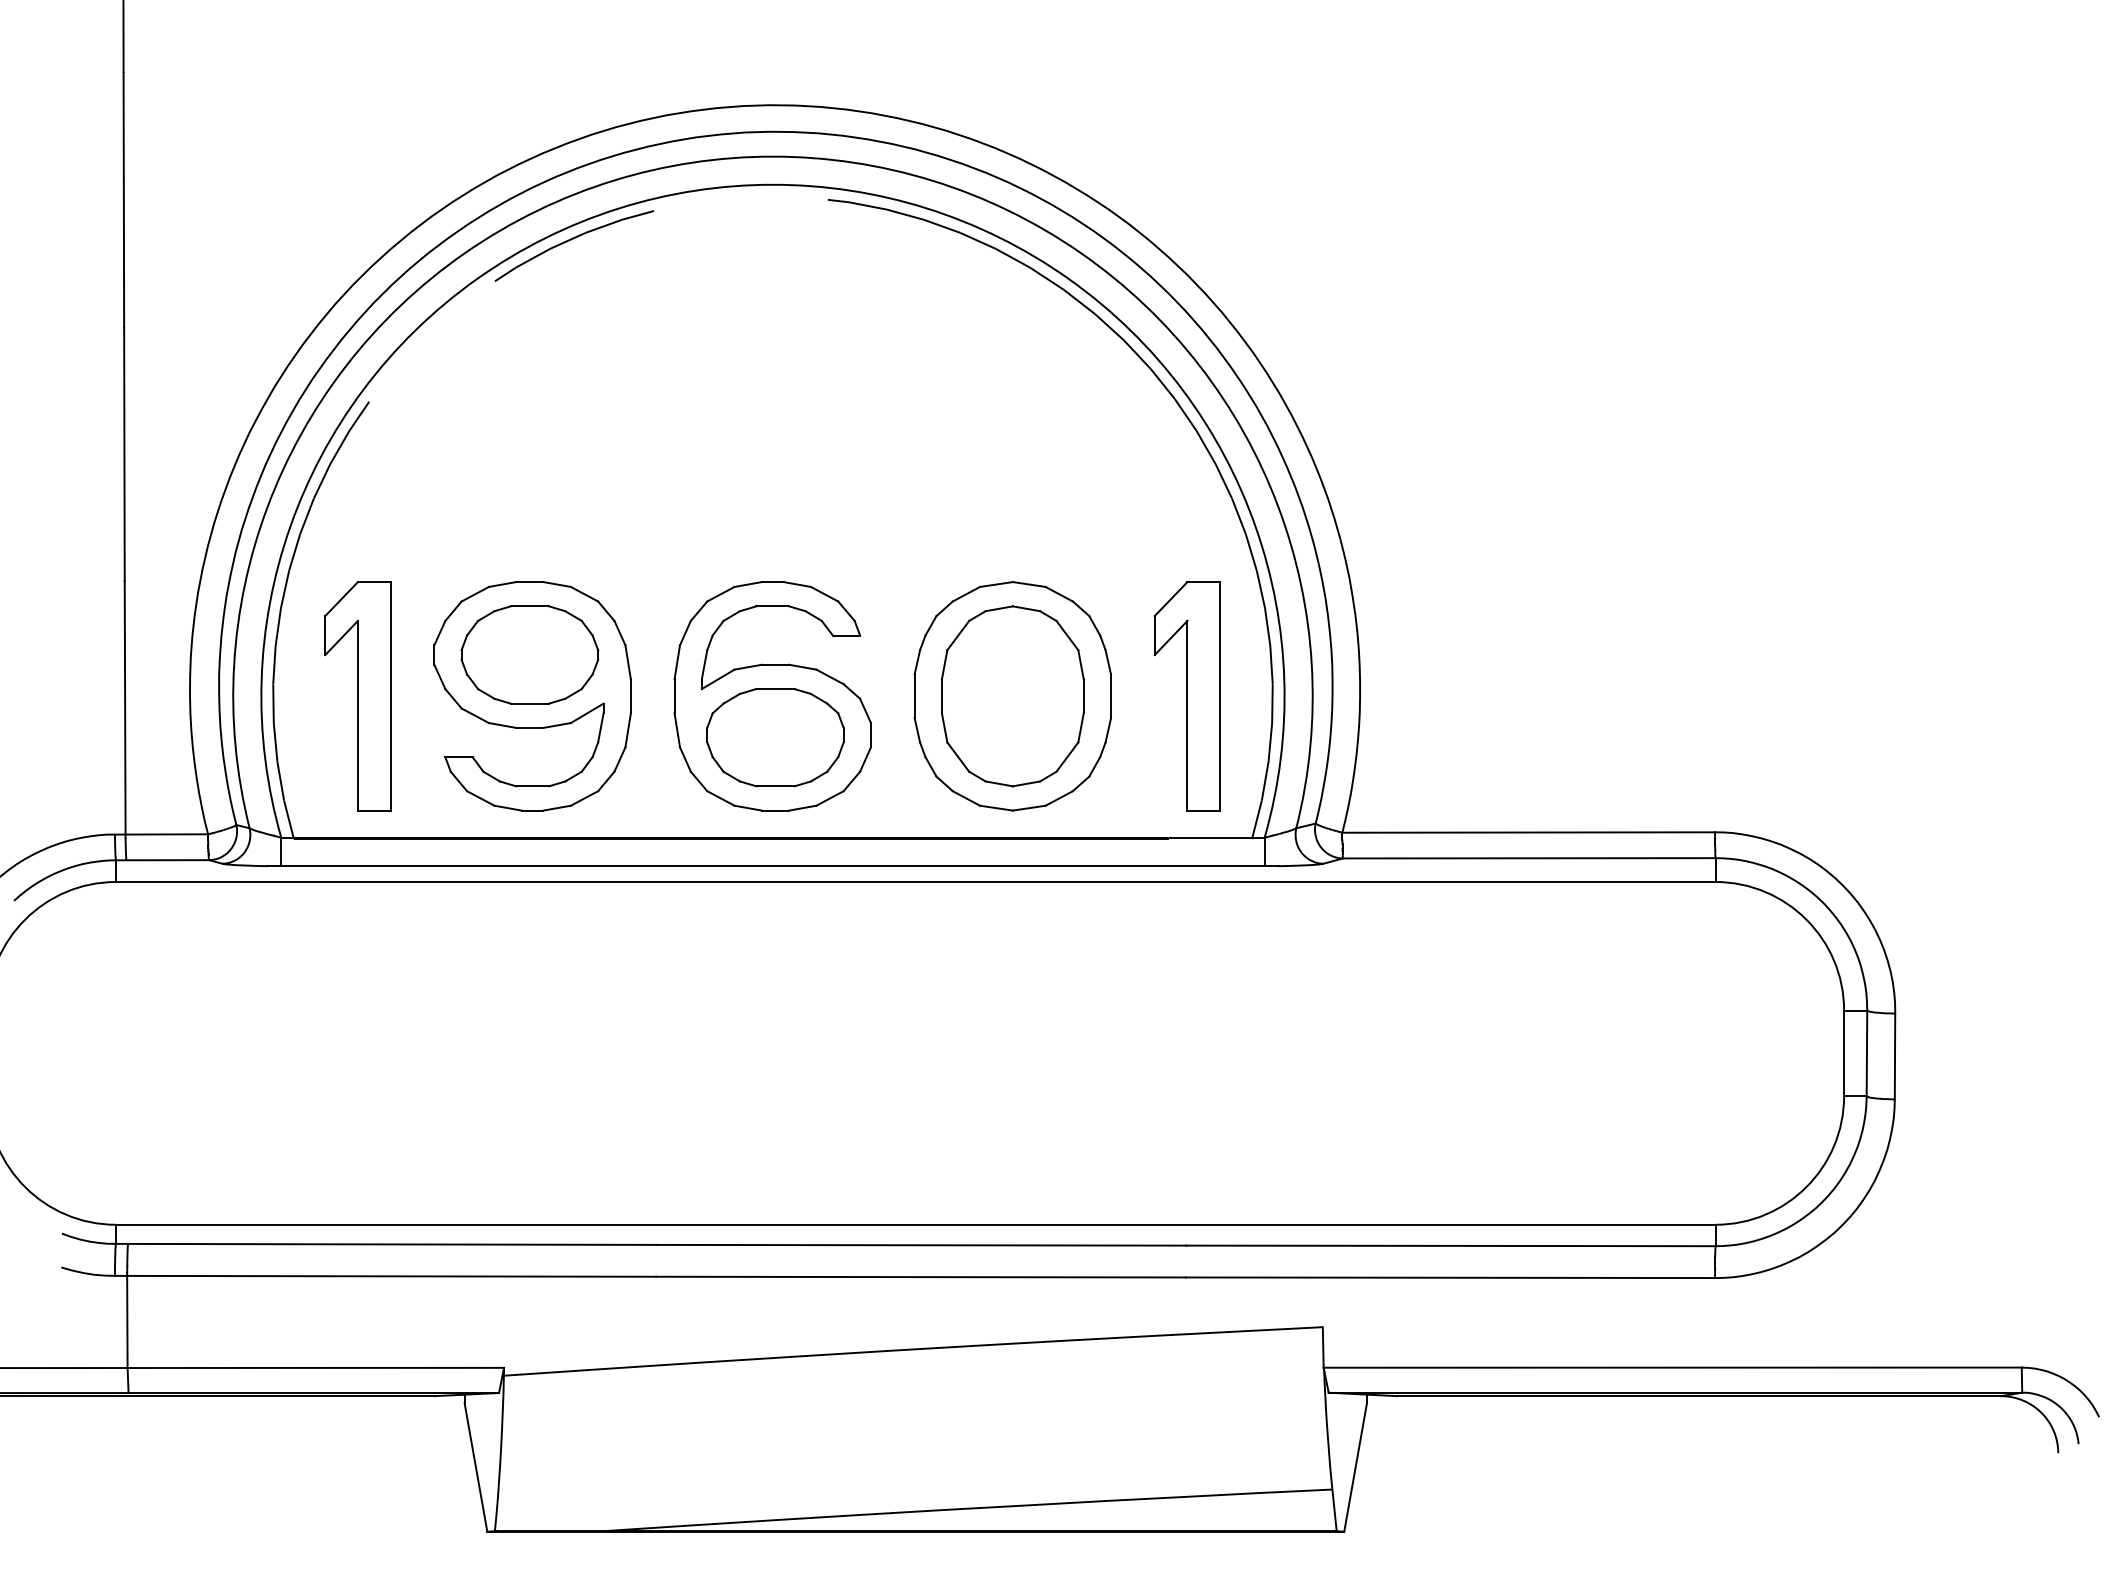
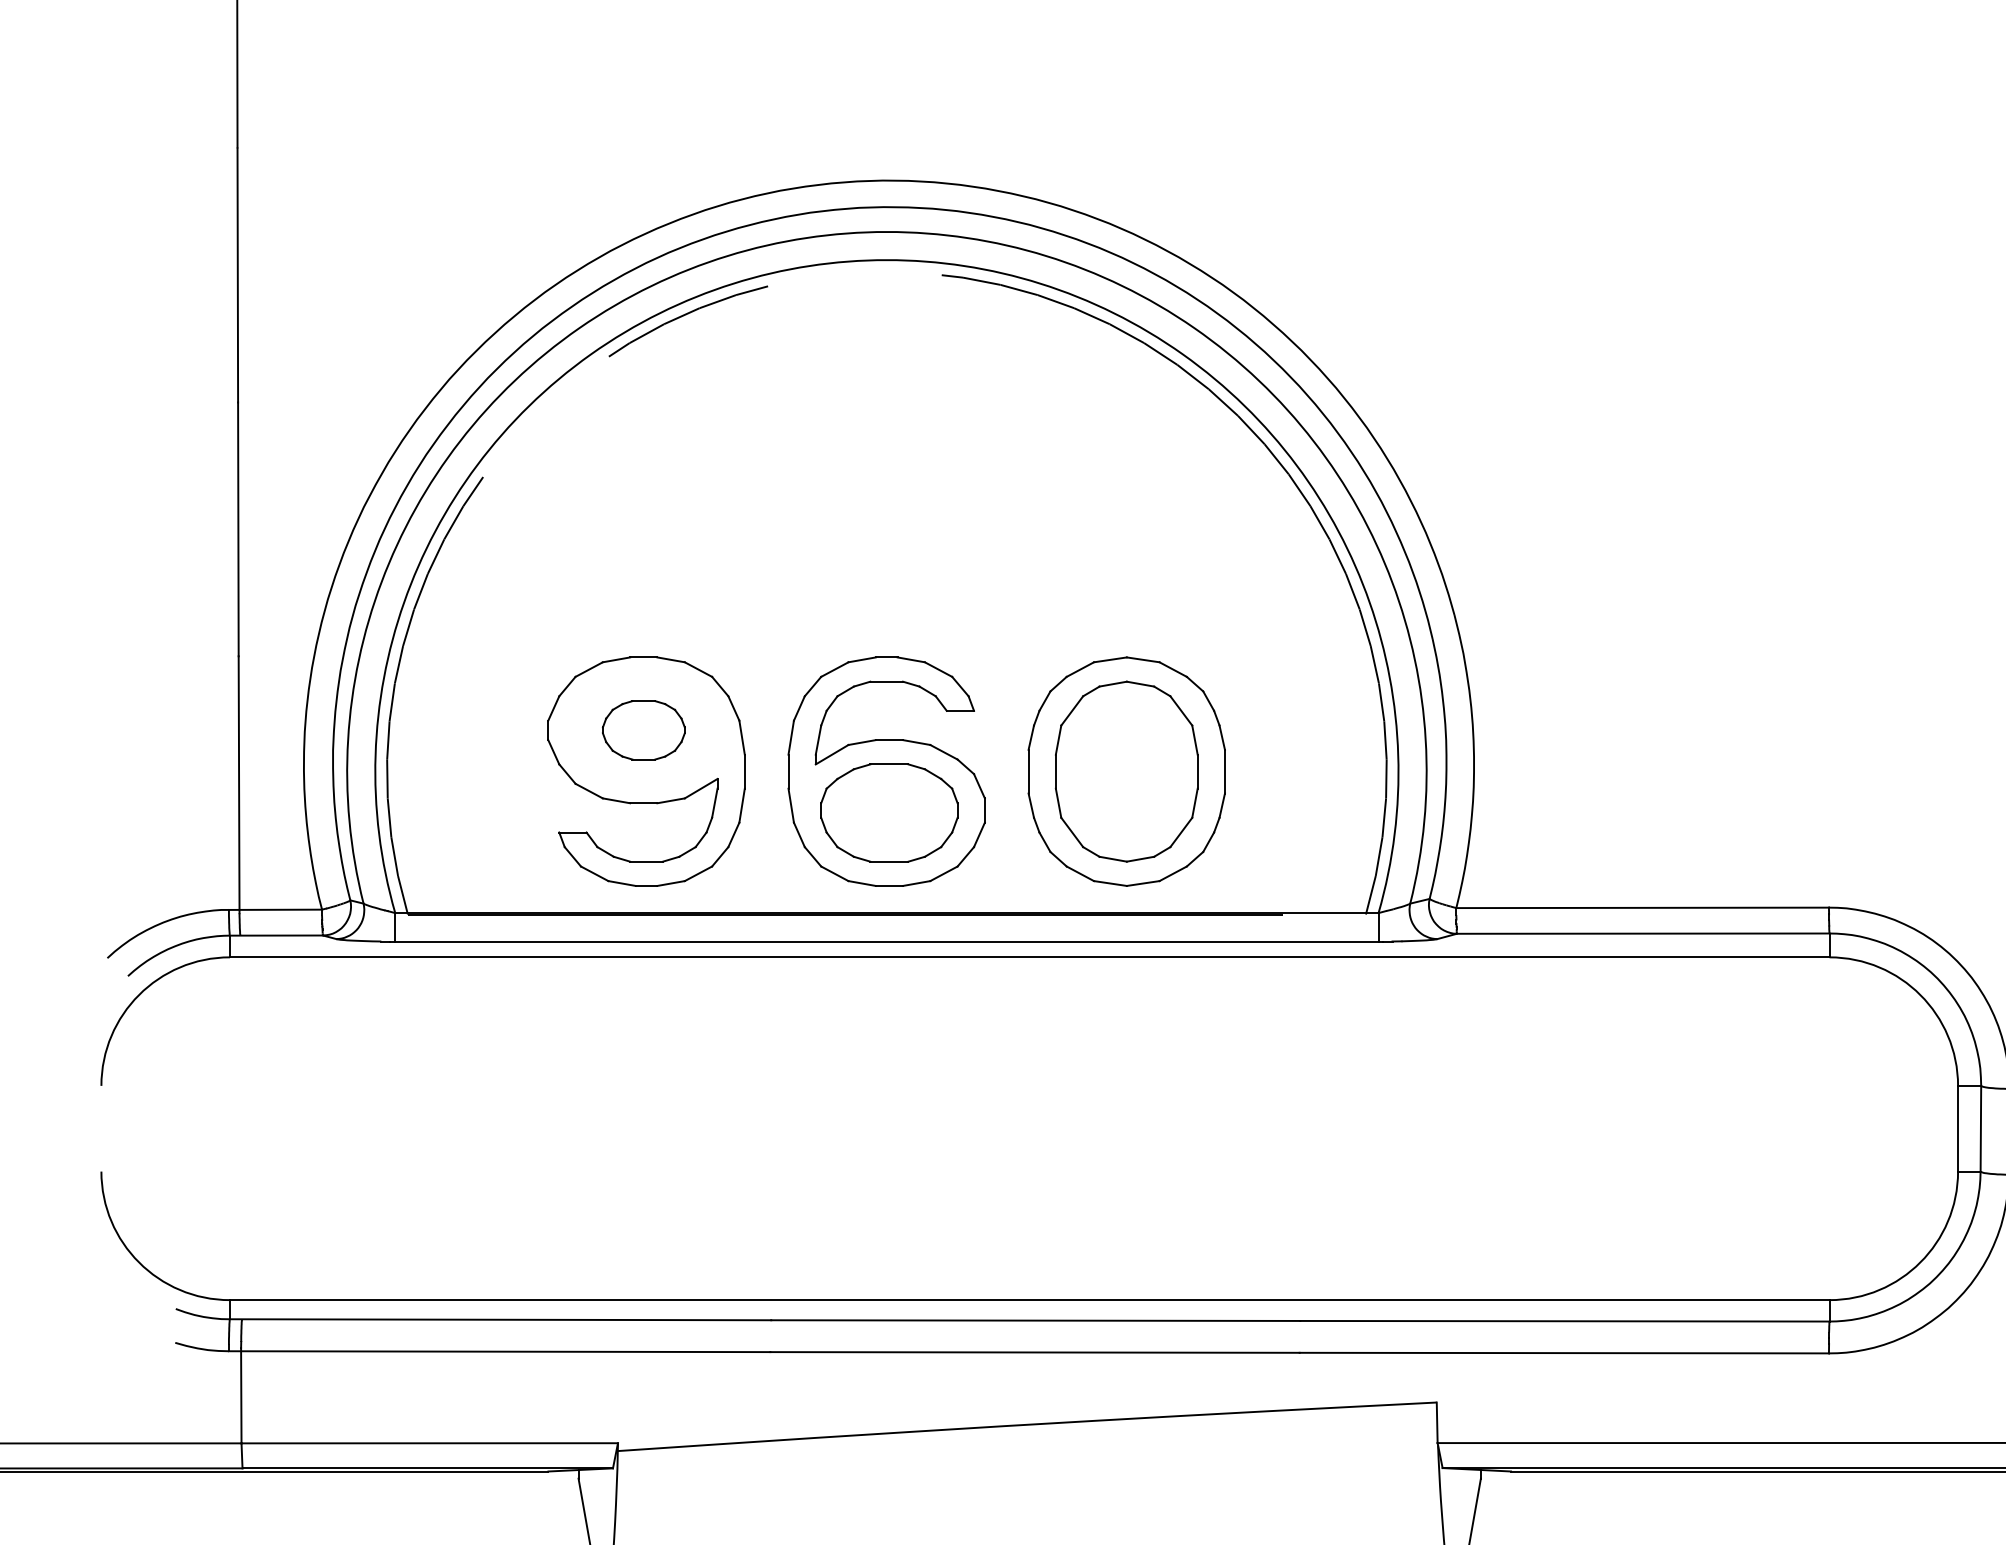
part: (529, 654) -> (643, 729), size x0.6
part: (357, 696) -> (471, 771), removed
part: (1186, 696) -> (1300, 771), removed

